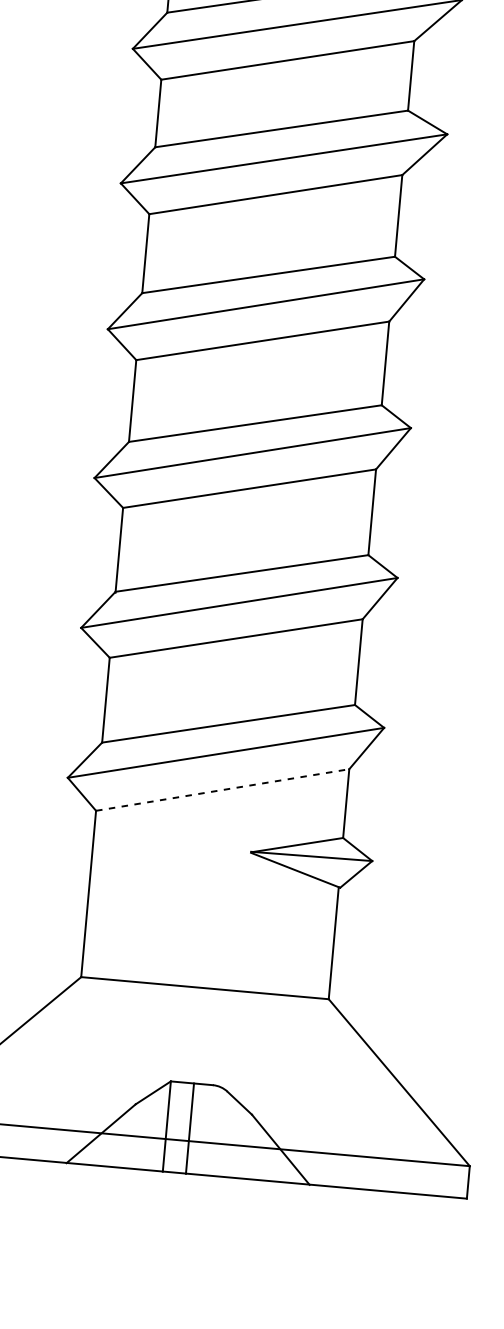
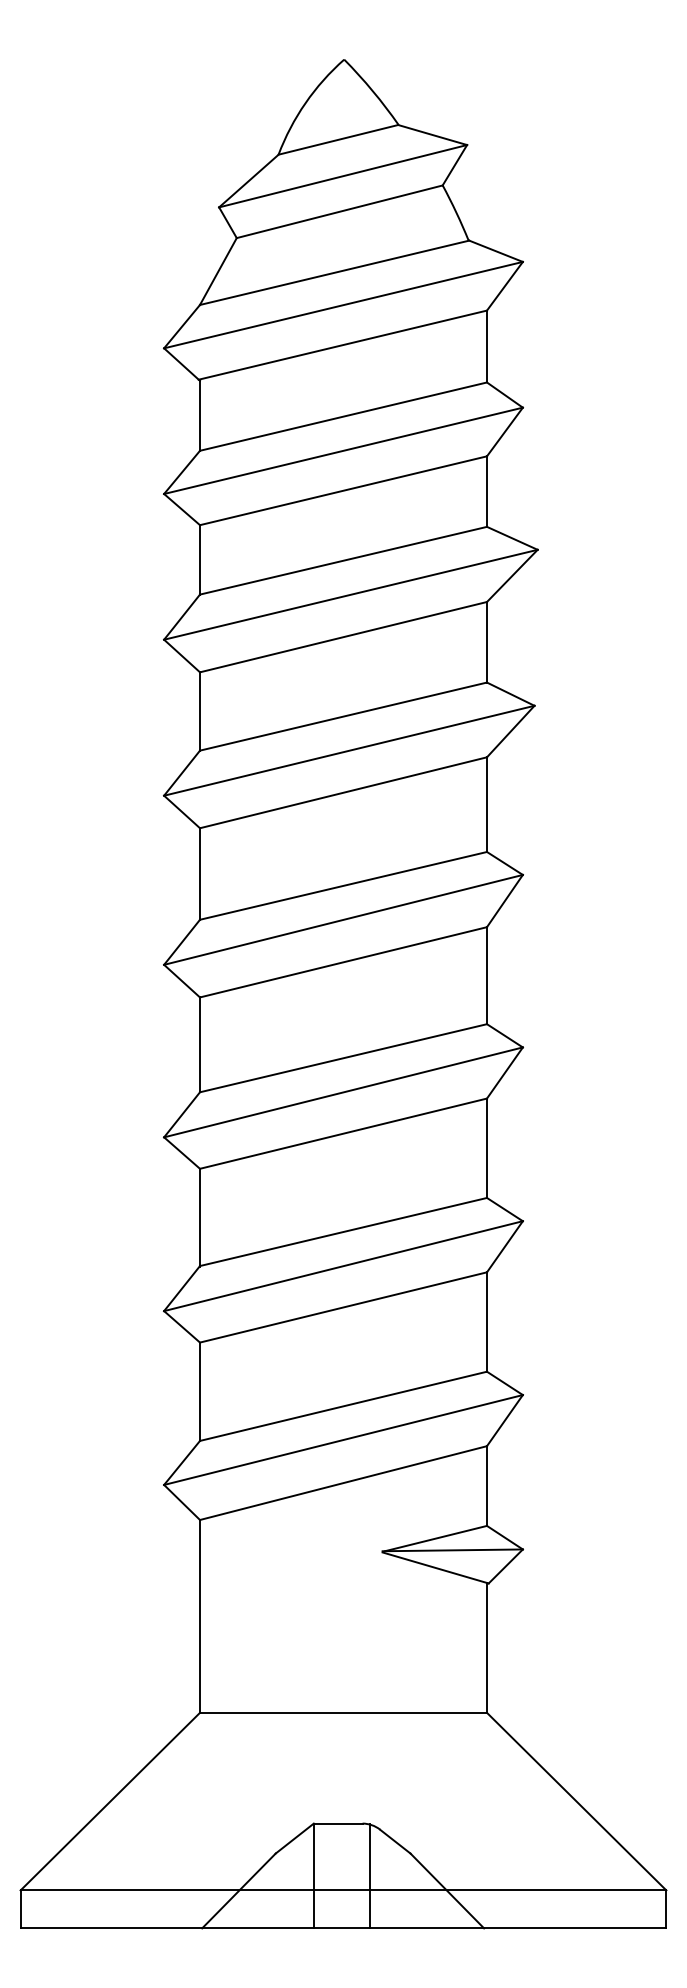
line: (222, 789) -> (343, 1482), dashed -> solid
line: (189, 1128) -> (369, 1875), moved

